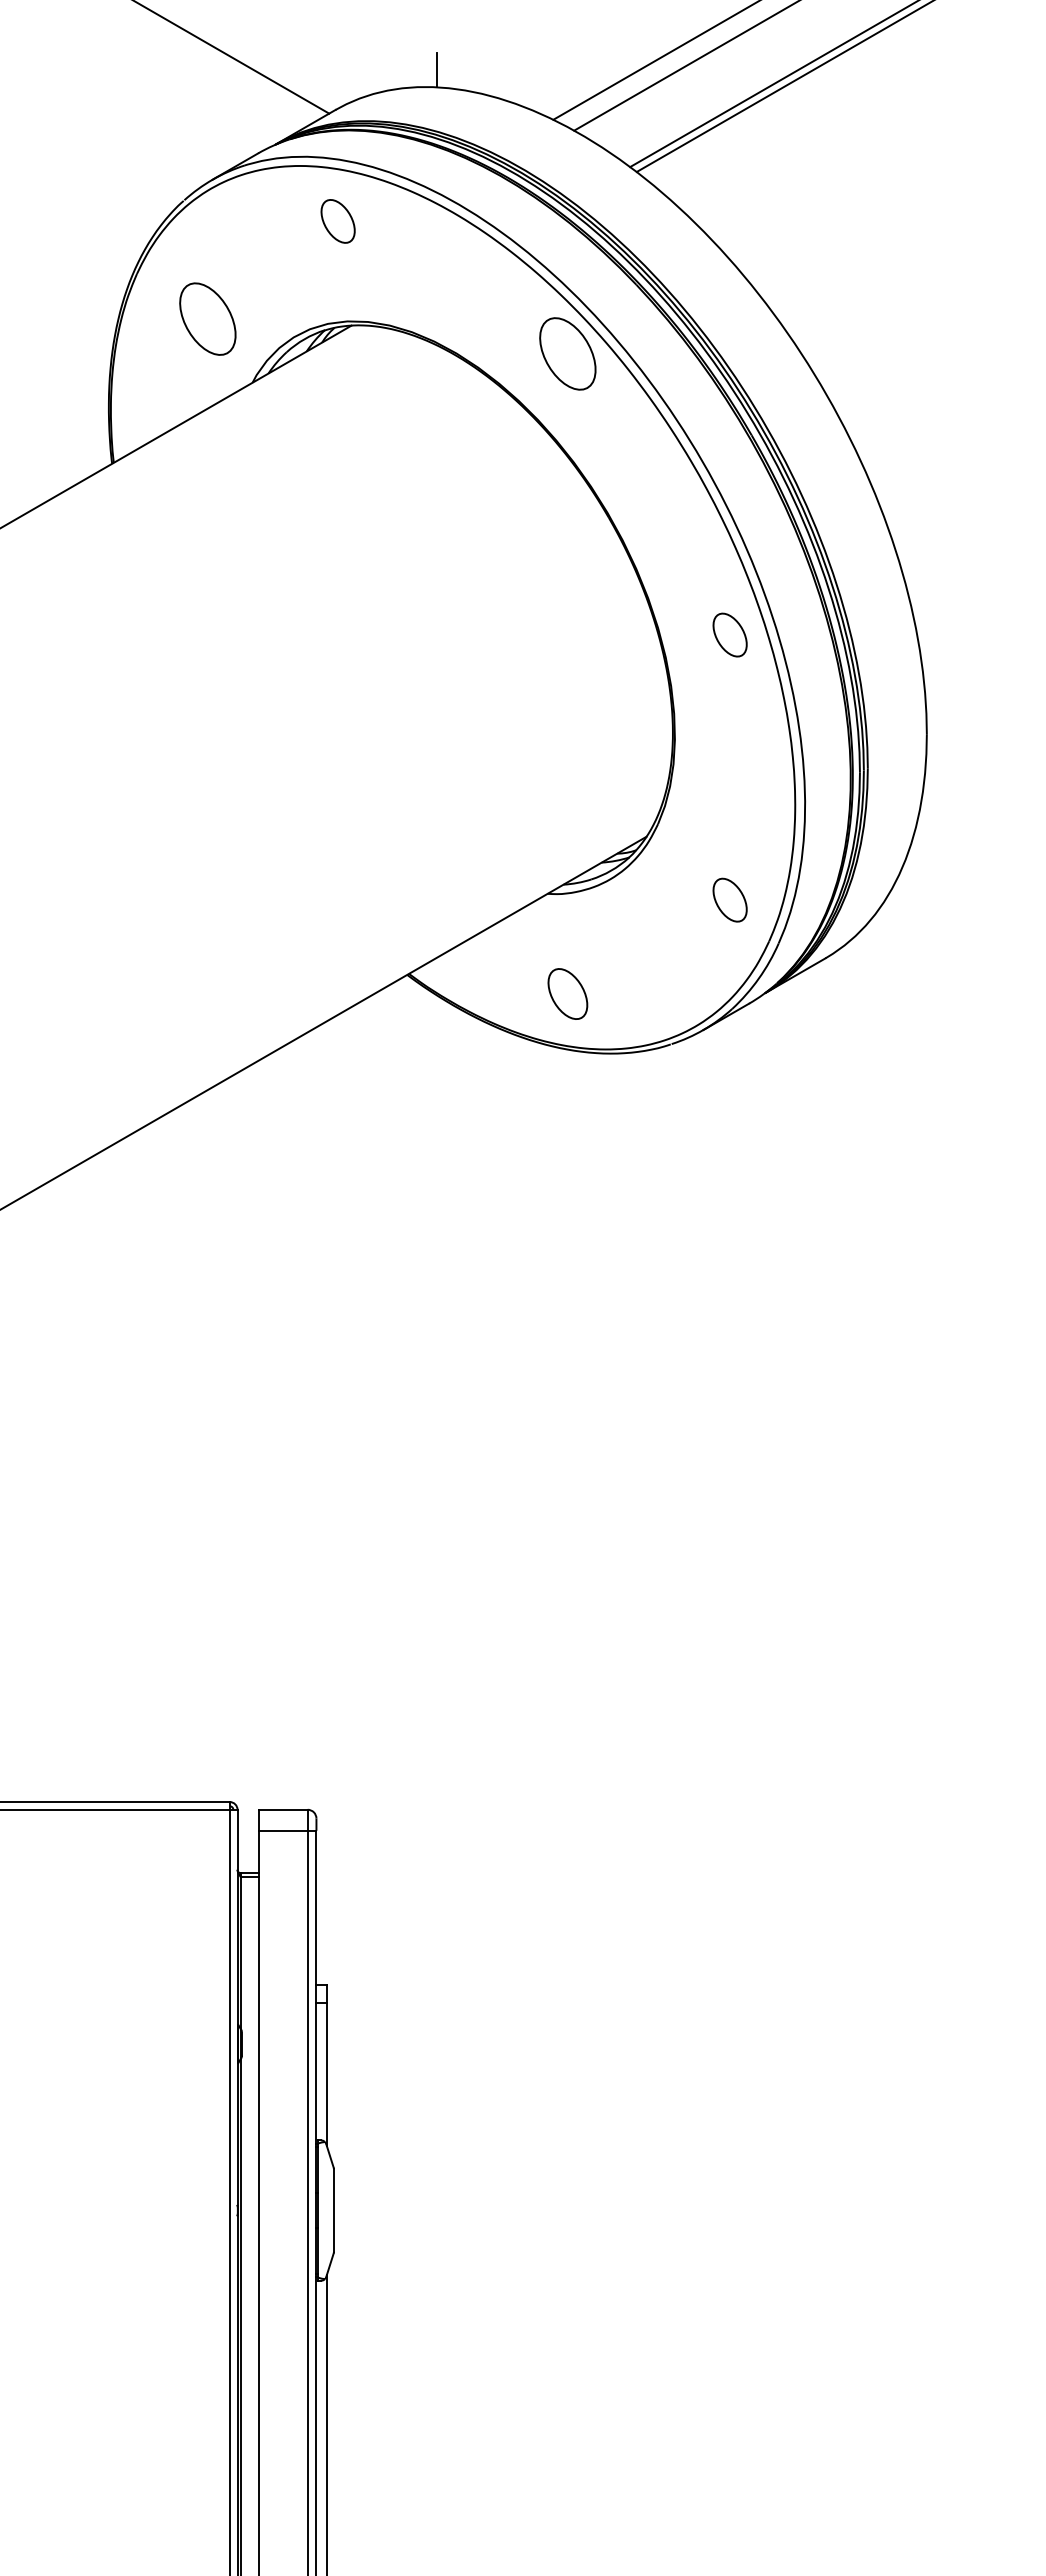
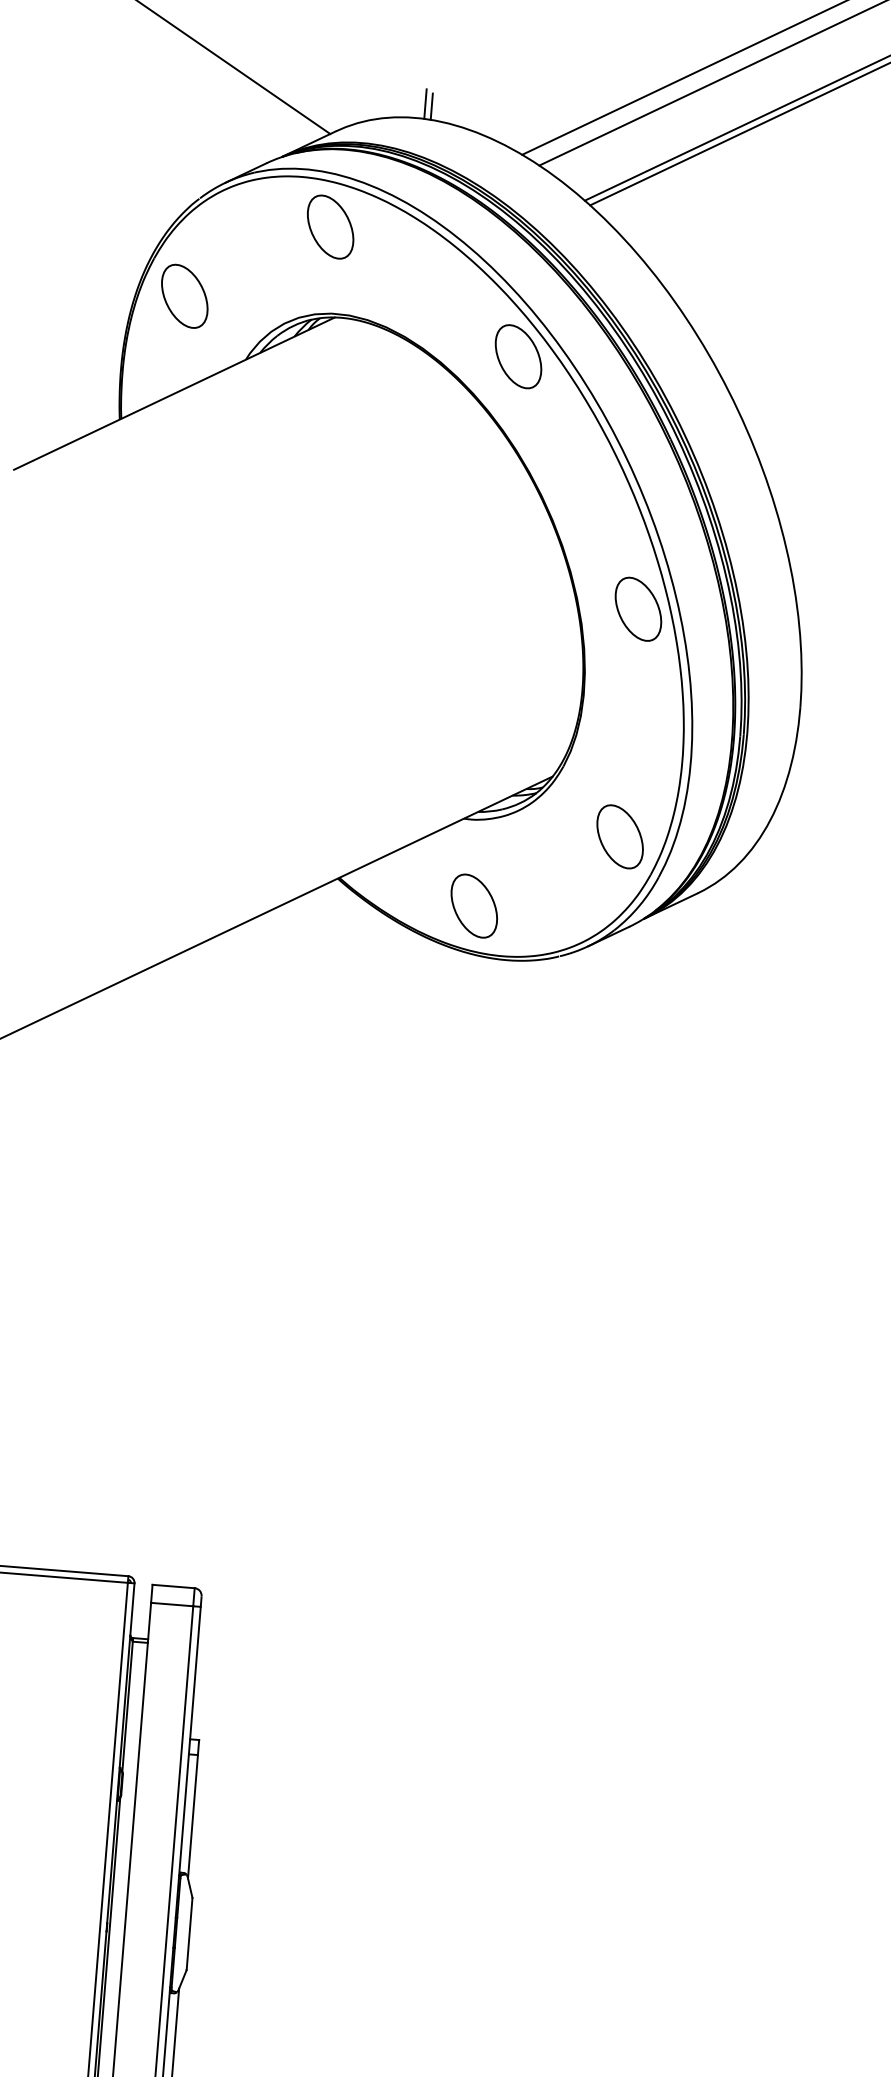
line: (444, 72) -> (432, 106), added
part: (337, 221) -> (329, 227), size x1.67
part: (207, 318) -> (184, 295), moved
part: (729, 634) -> (637, 608), size x1.67
part: (729, 899) -> (619, 836), size x1.67
part: (567, 993) -> (474, 905), size x1.43

